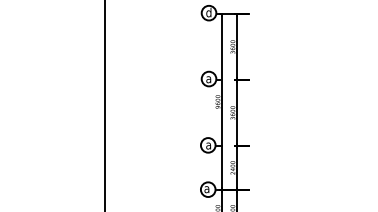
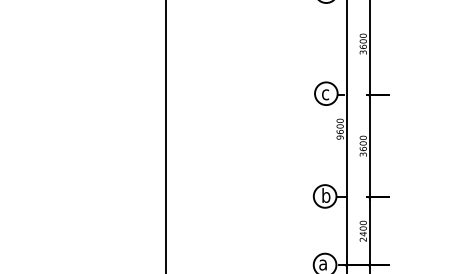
text: (208, 79) -> (325, 94), a -> c
text: (208, 144) -> (325, 195), a -> b

